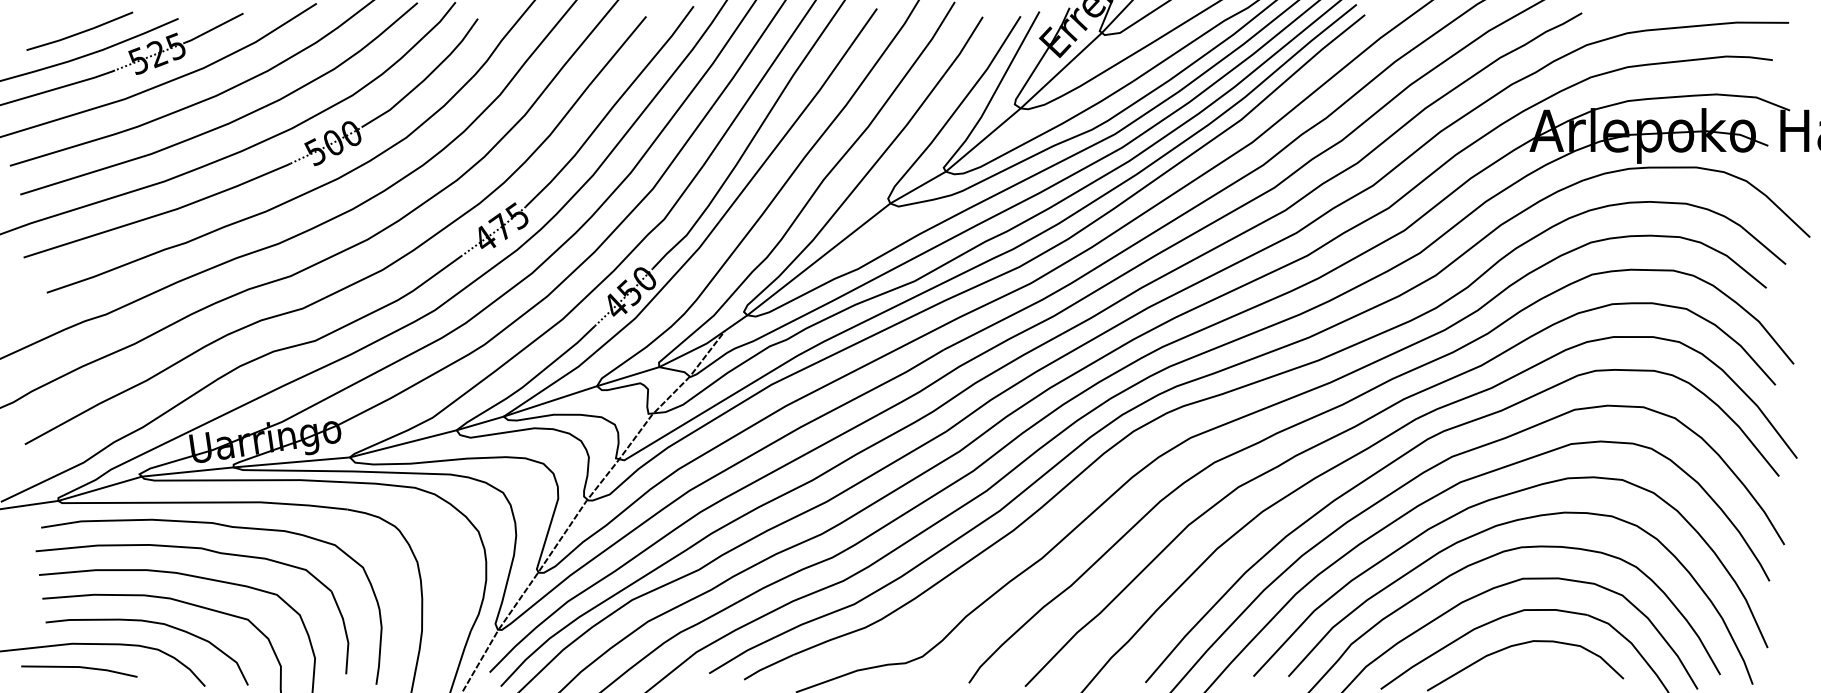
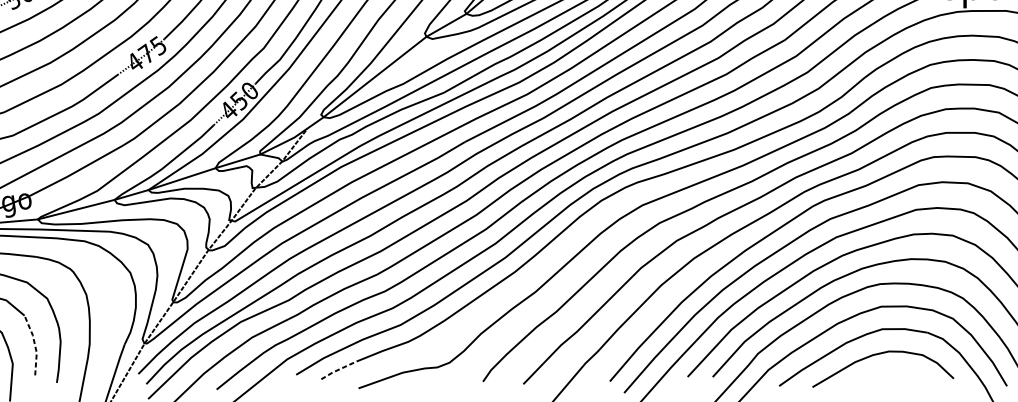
line: (345, 631) -> (34, 344), solid -> dashed
line: (768, 666) -> (338, 369), solid -> dashed

